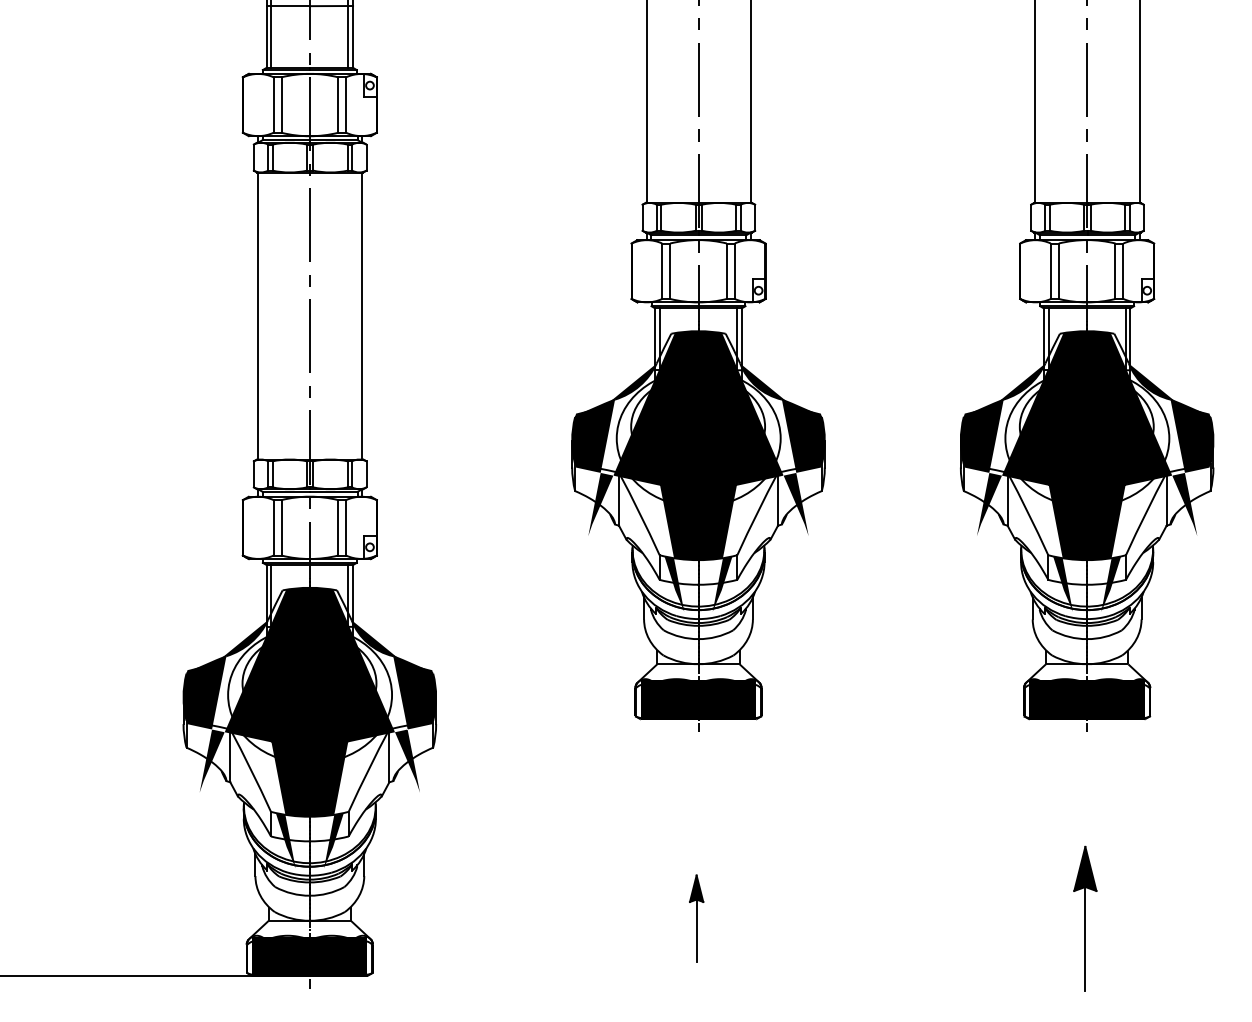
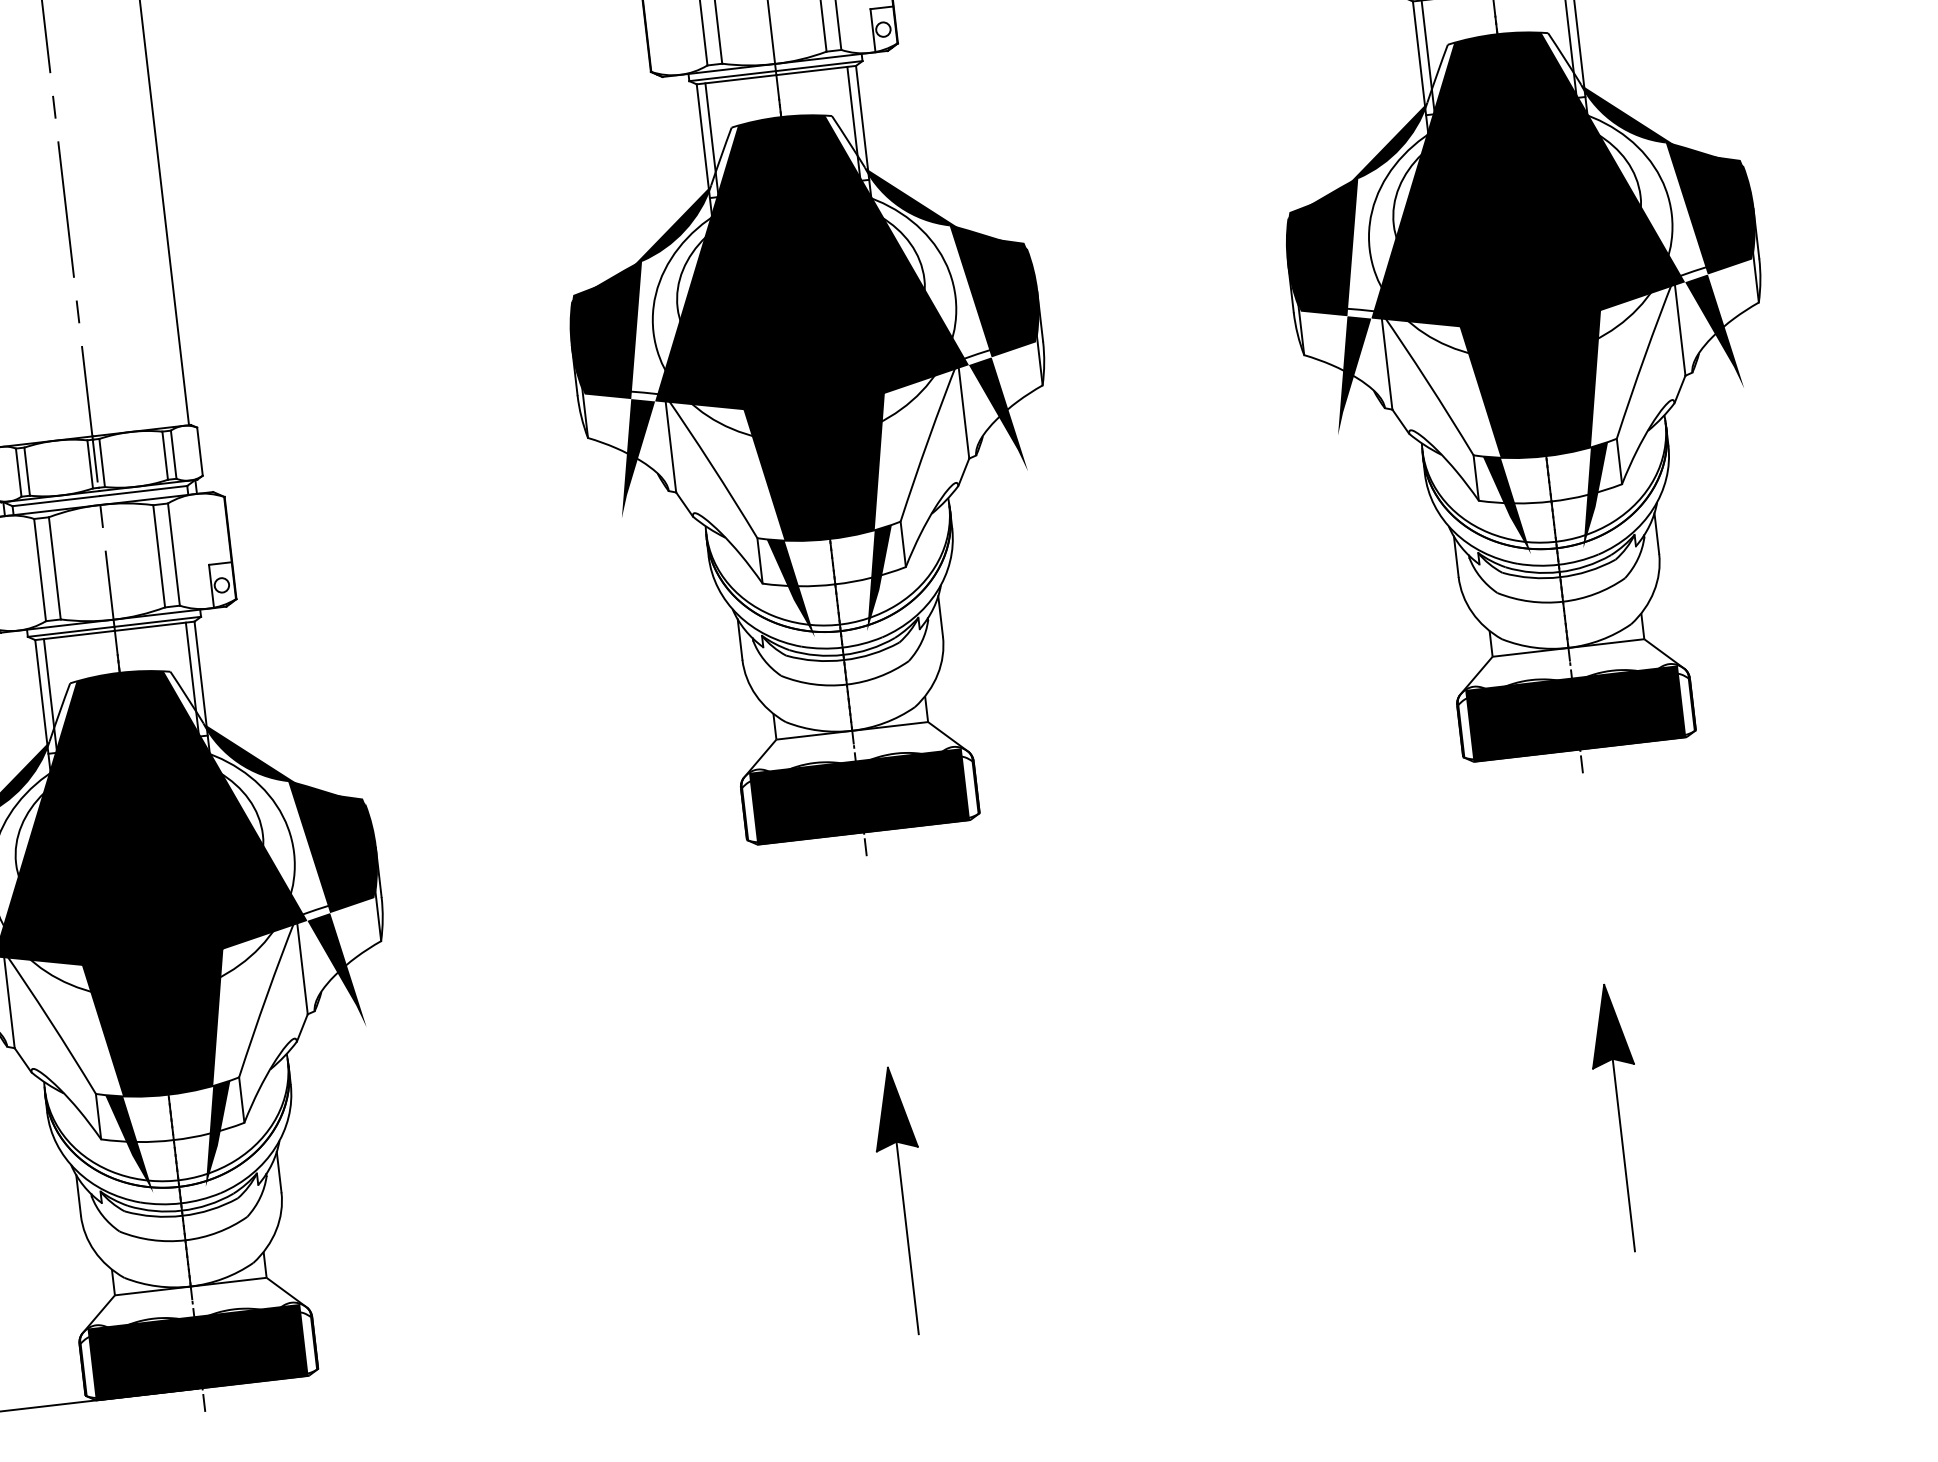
part: (696, 918) -> (902, 1199), size x1.67

